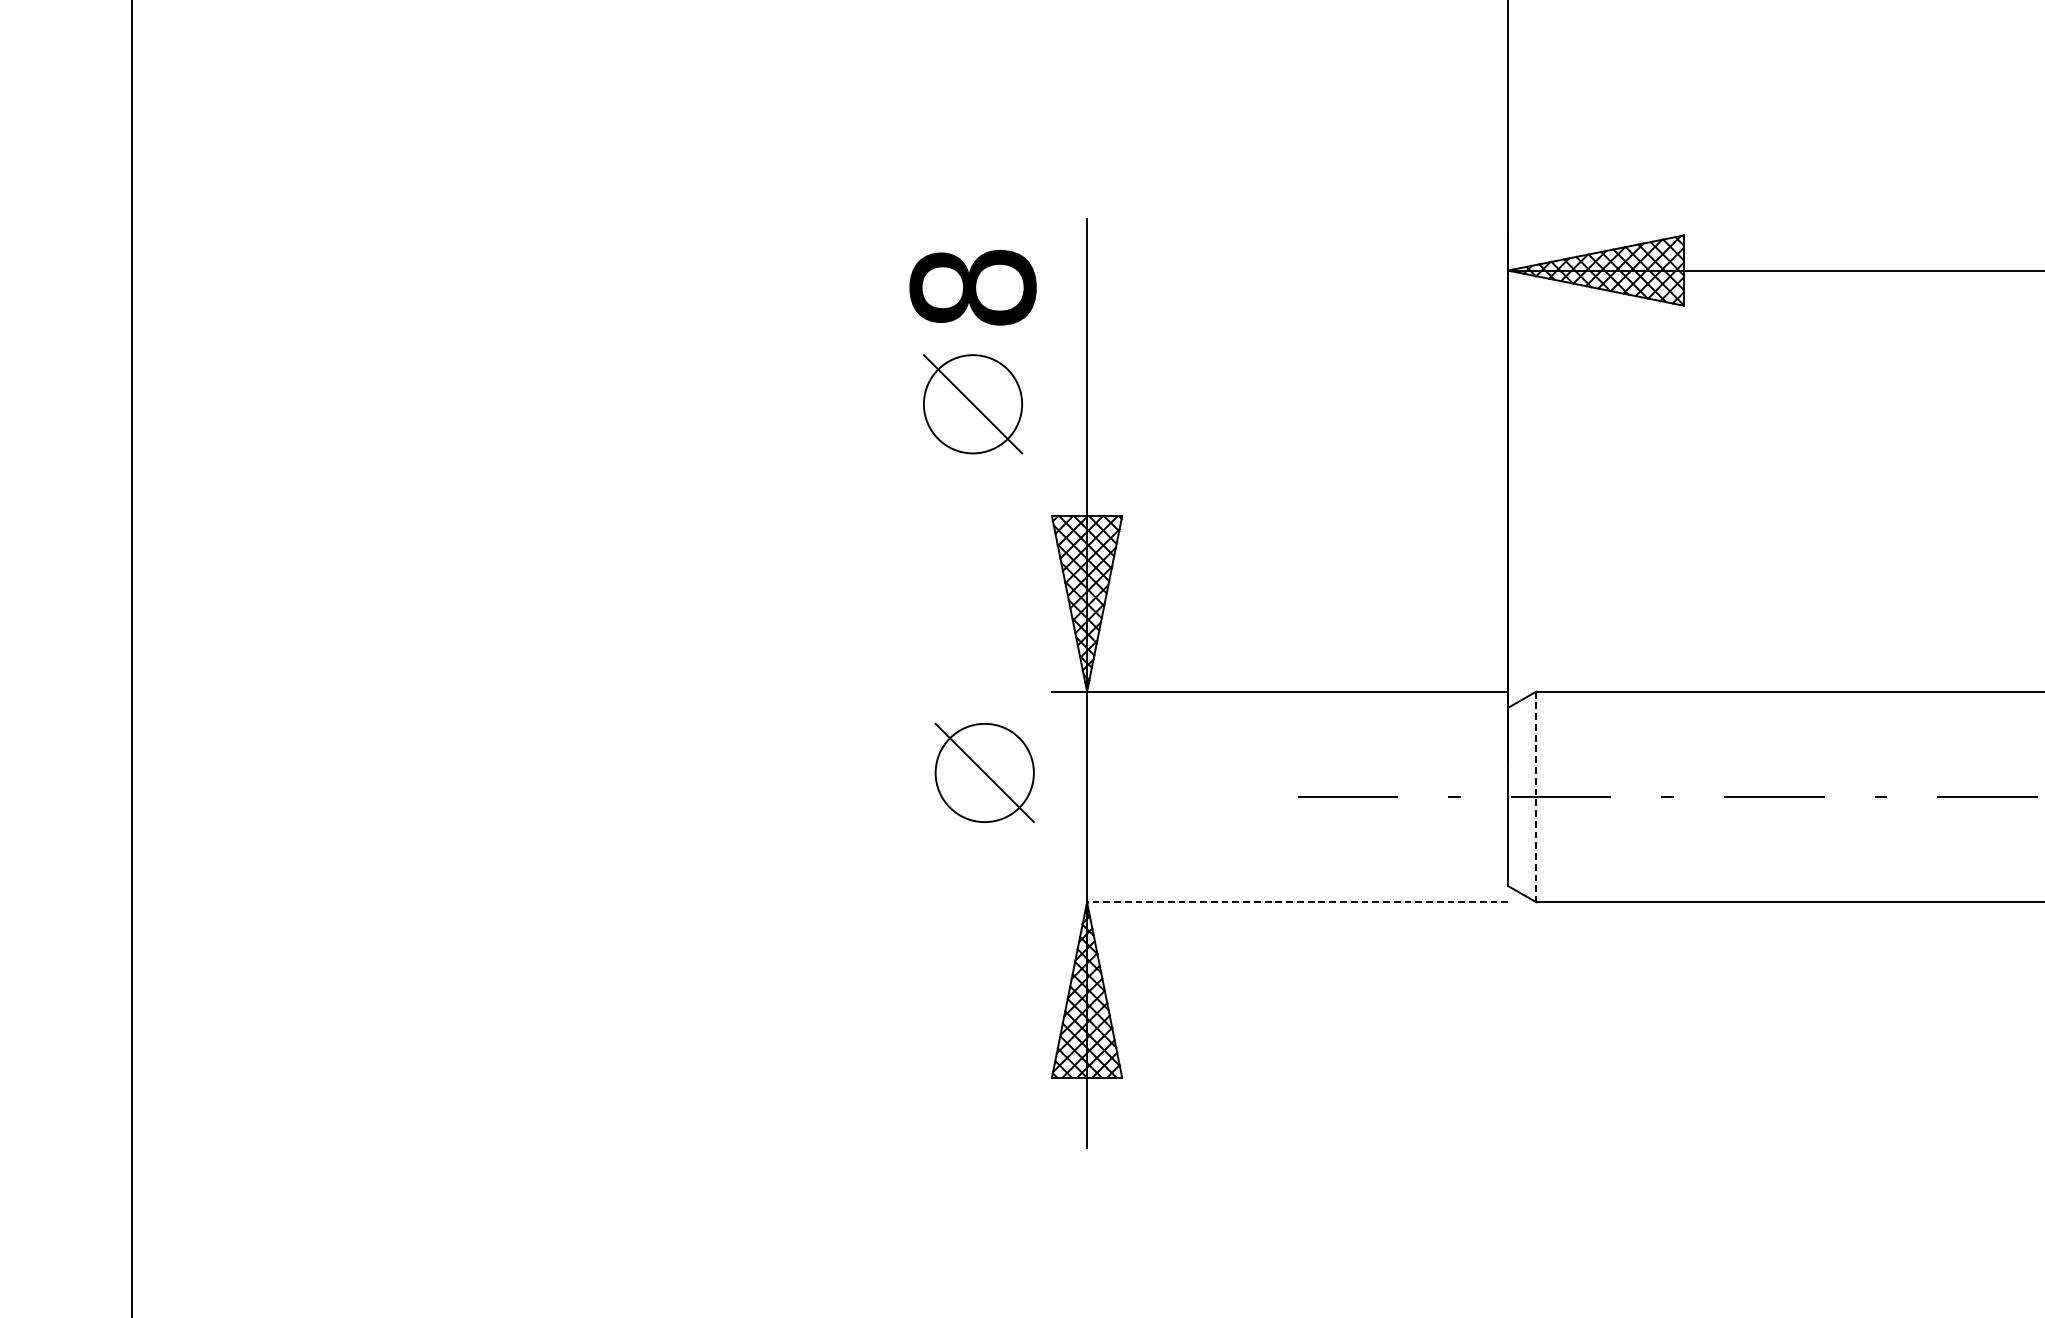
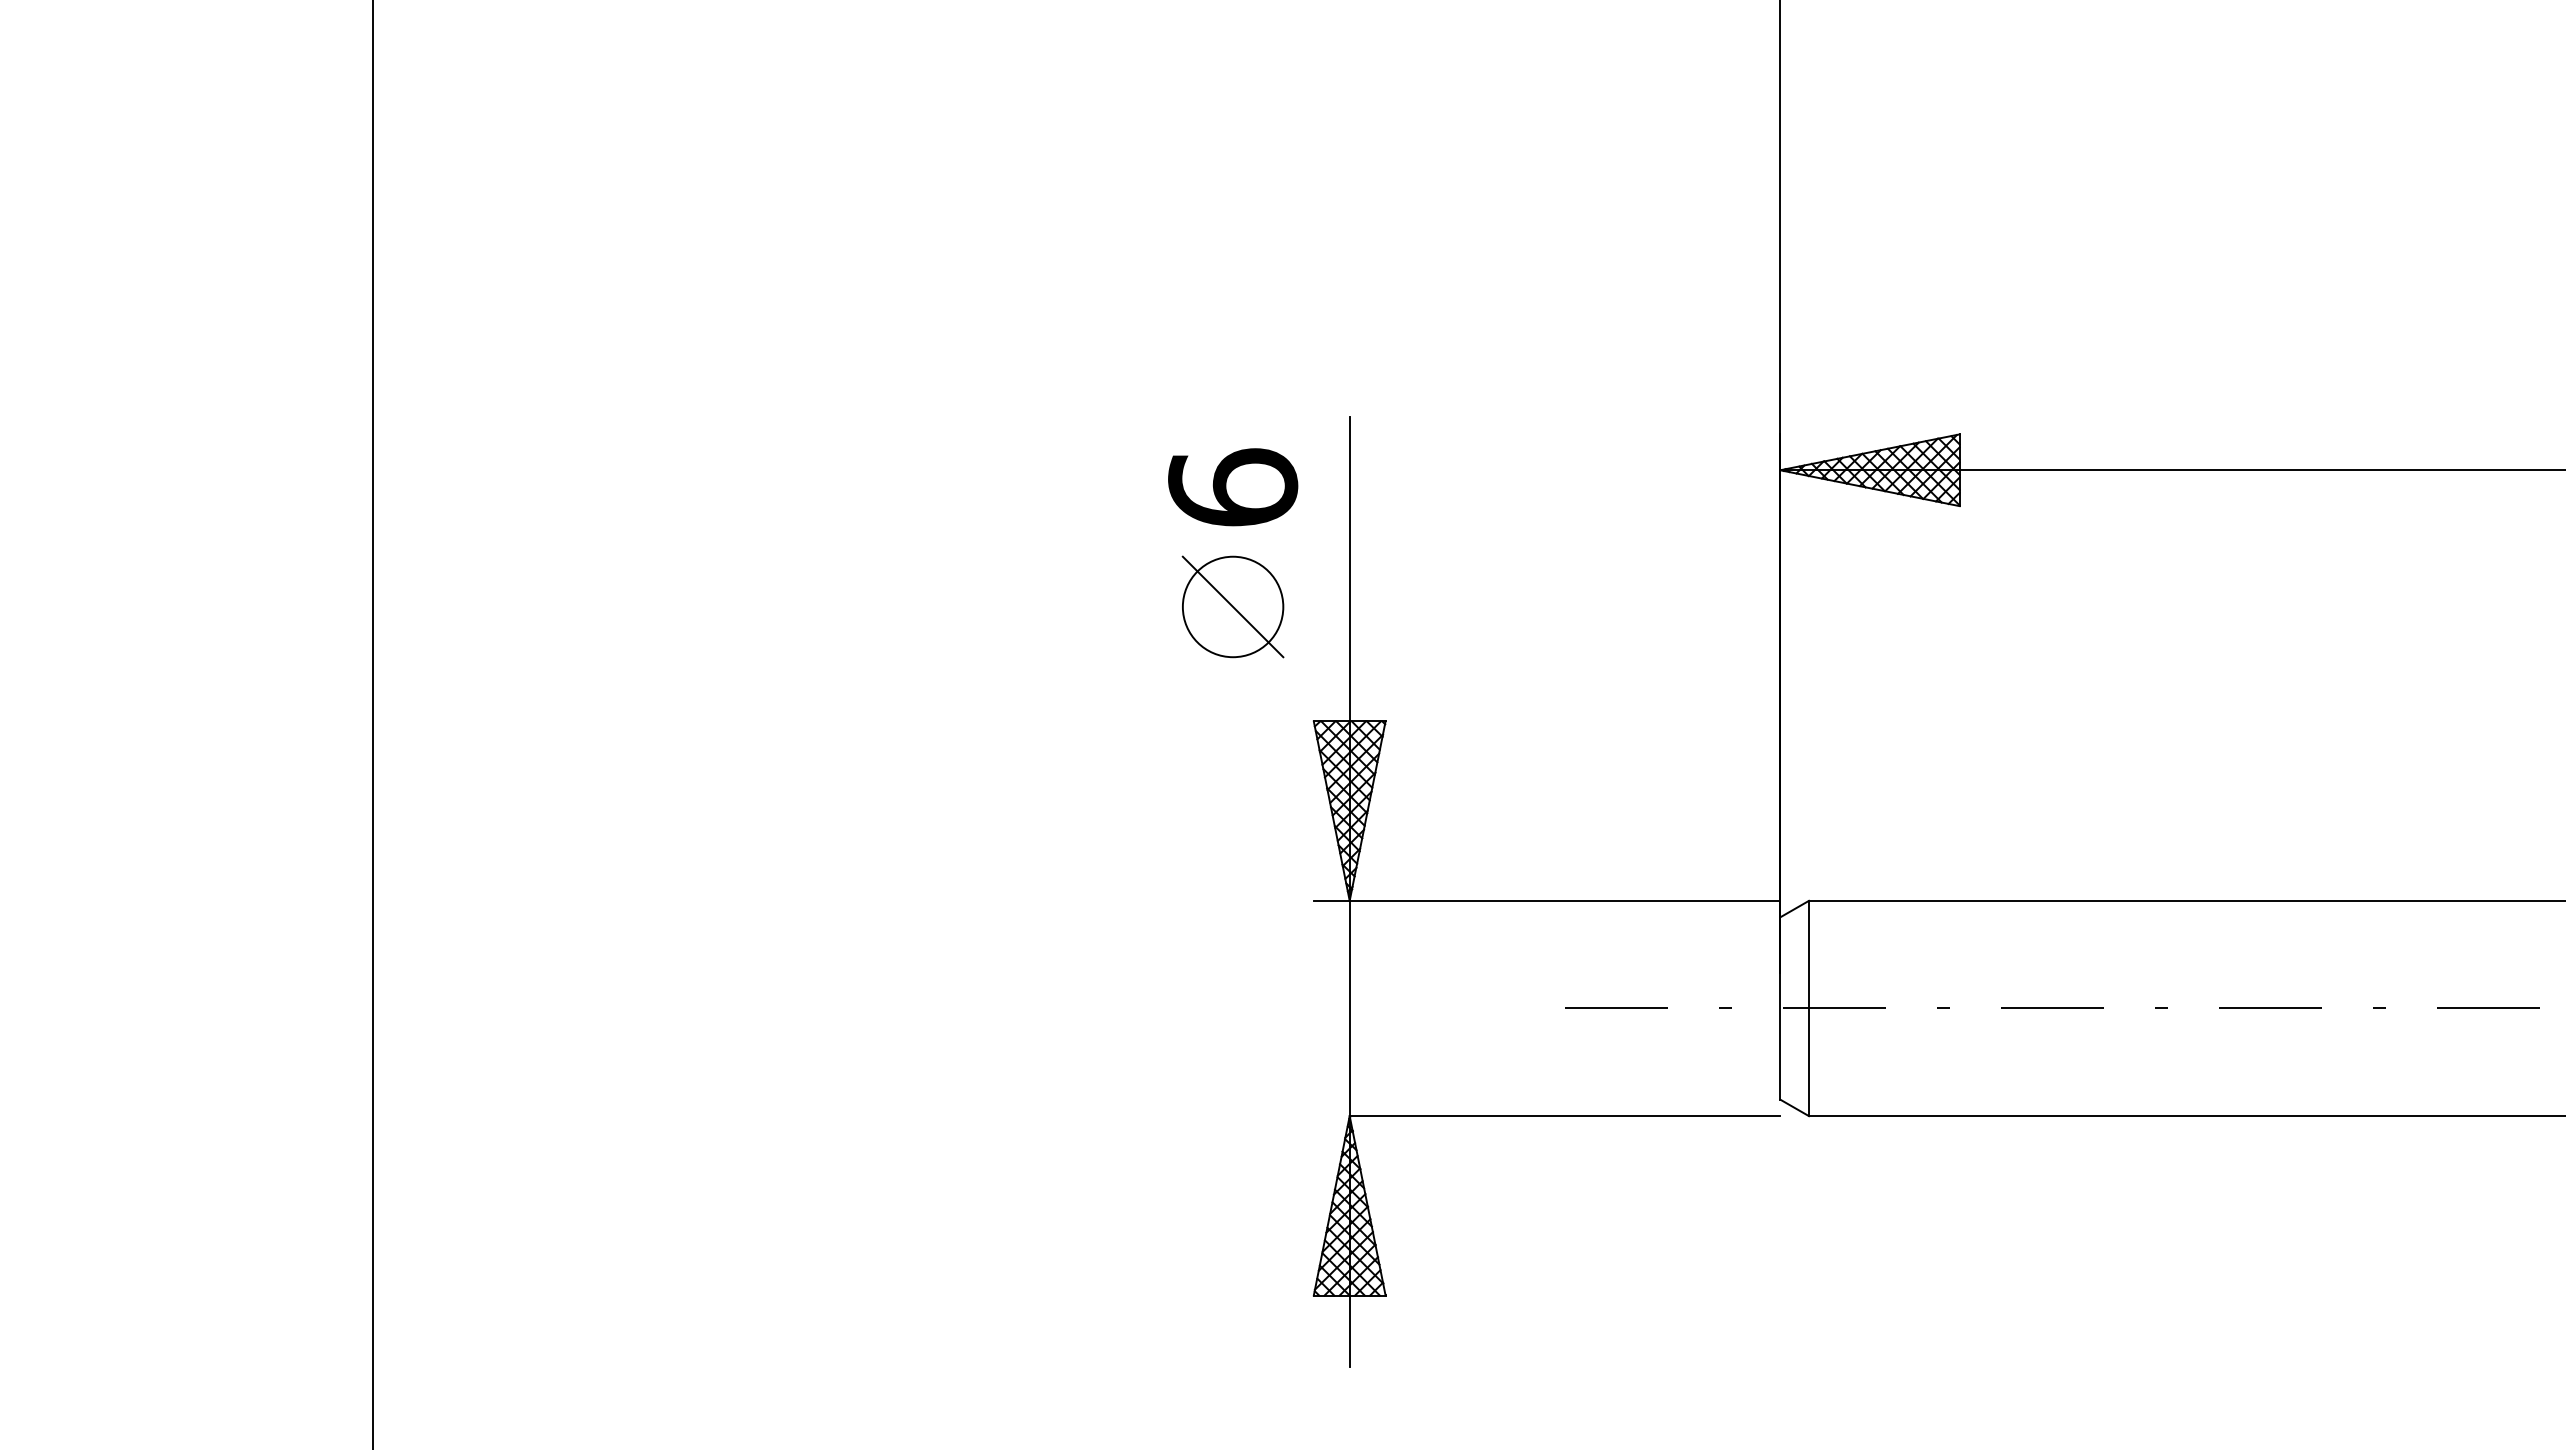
text: (973, 287) -> (1233, 487), 8 -> 6
part: (984, 772) -> (1244, 983), removed
line: (1535, 796) -> (1808, 1008), dashed -> solid
line: (1297, 902) -> (1564, 1116), dashed -> solid

